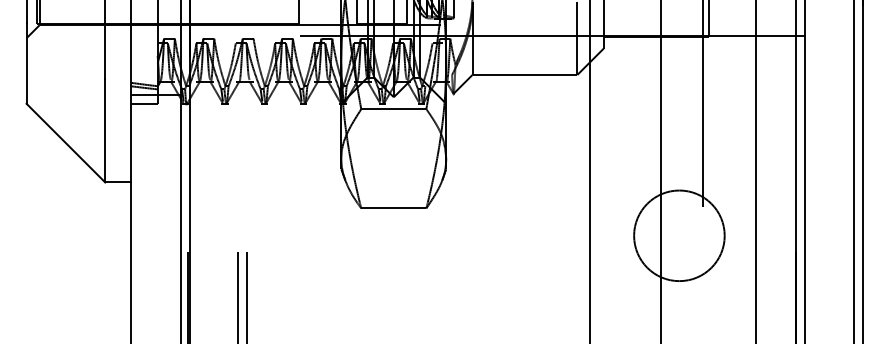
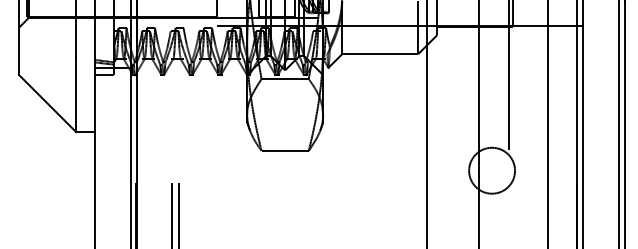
circle: (678, 235) -> (491, 170), size x0.7

